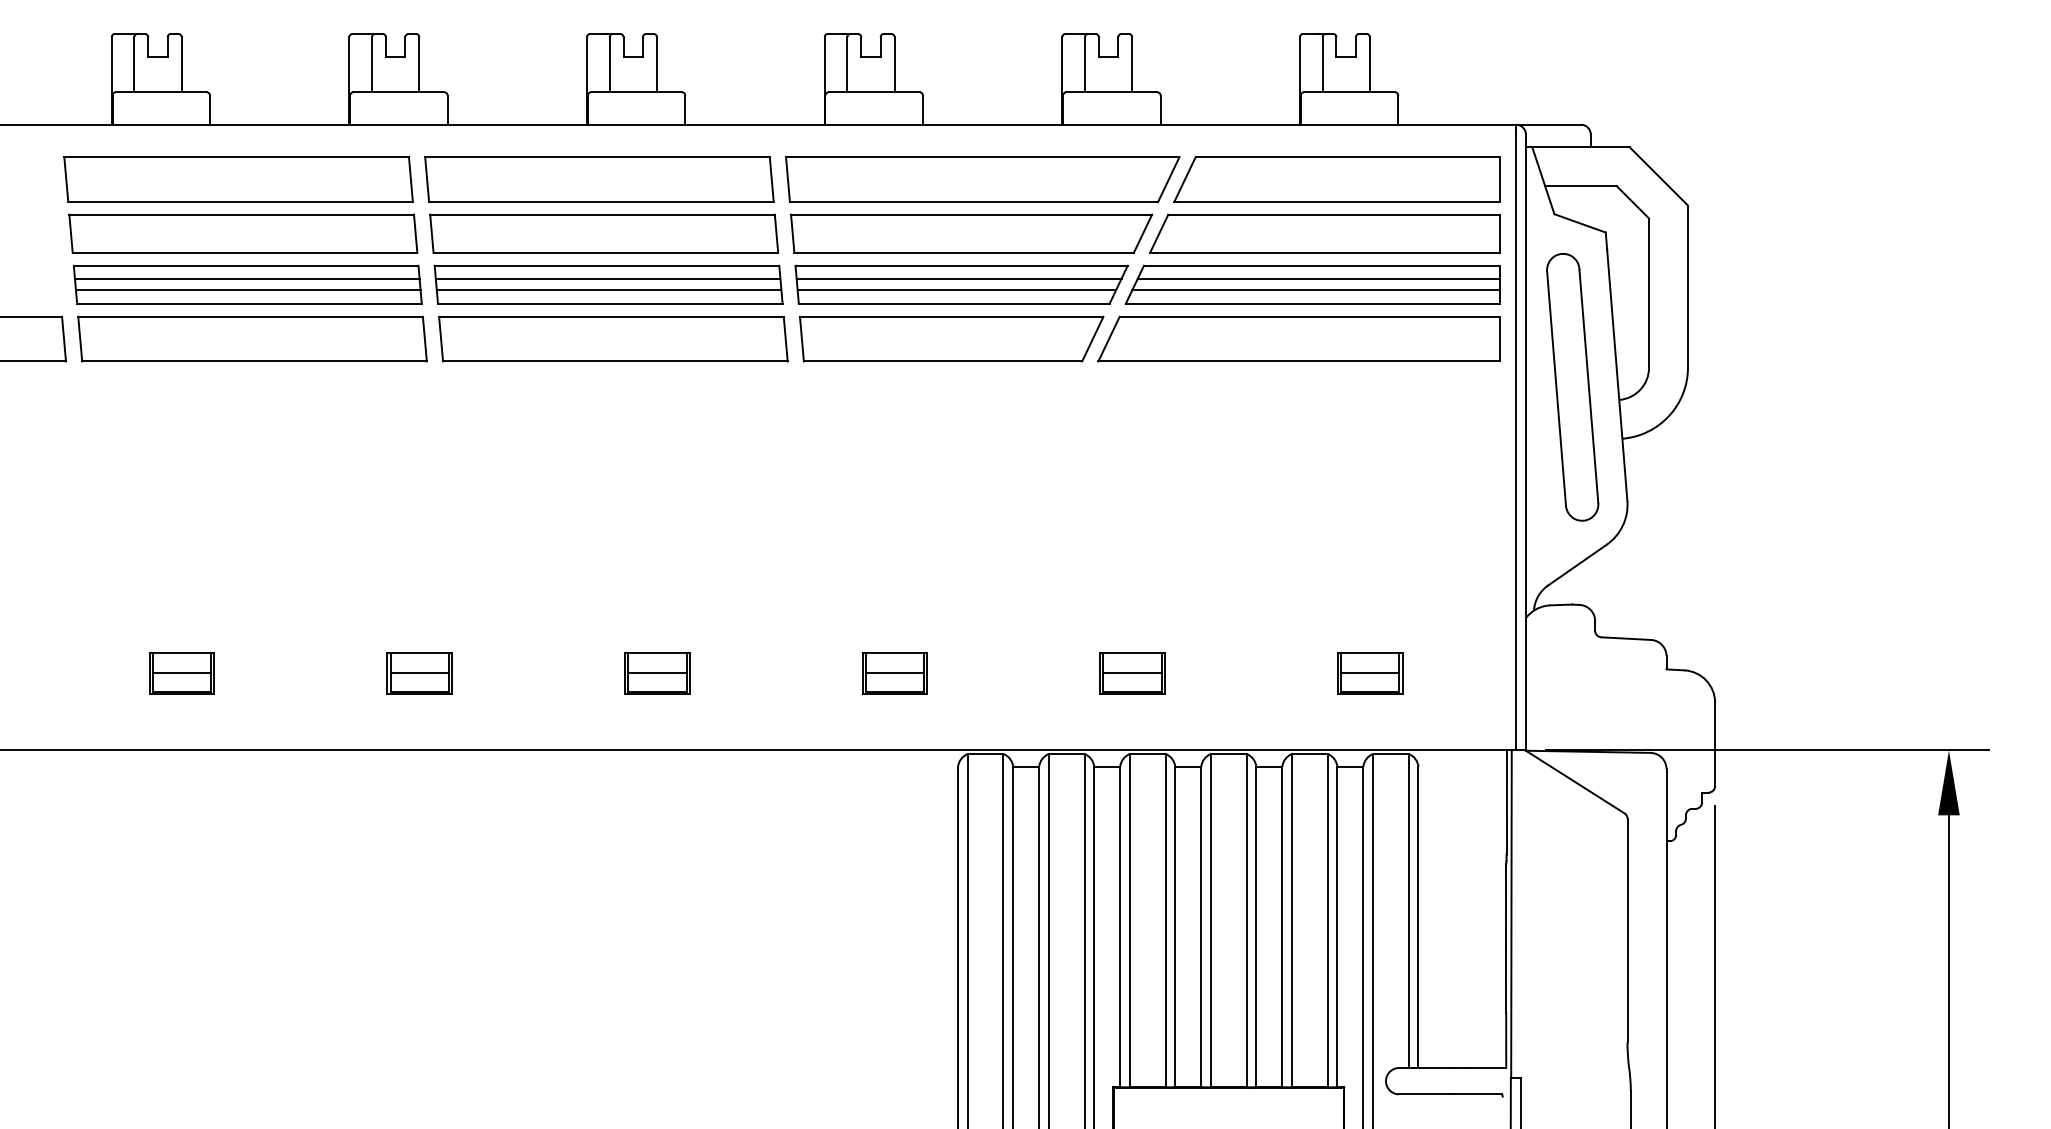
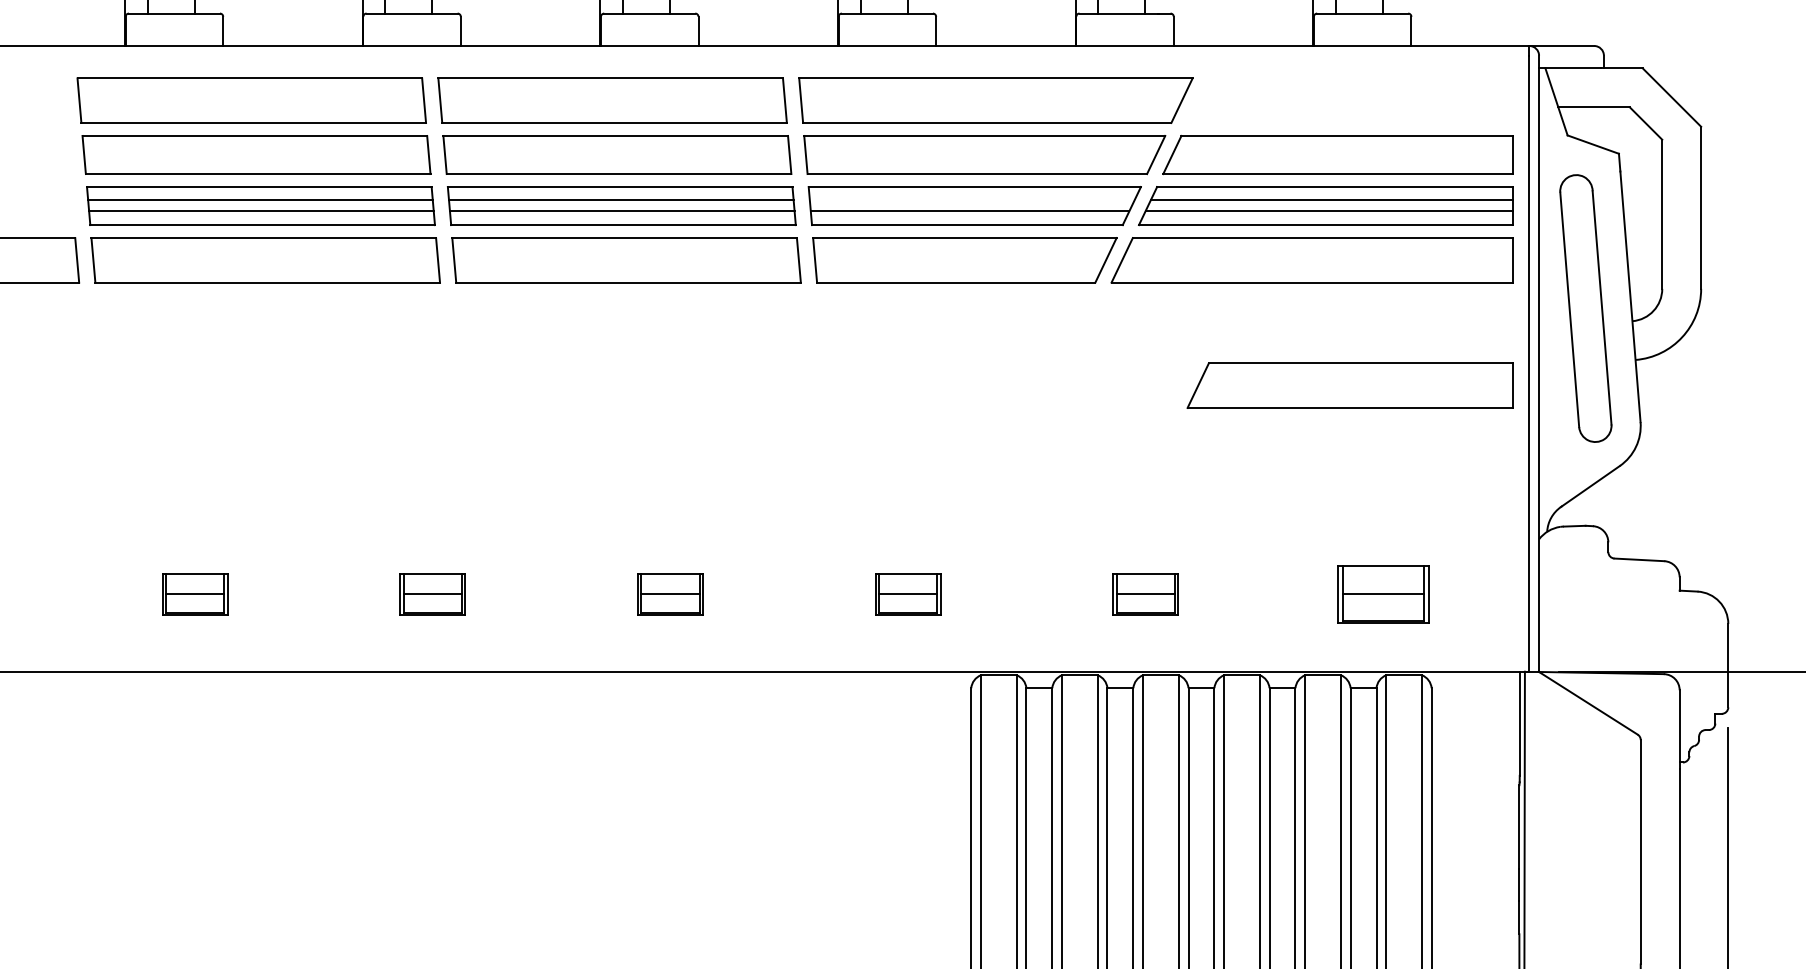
part: (1336, 179) -> (1349, 385), moved
line: (958, 278) -> (971, 199), removed
part: (1370, 673) -> (1383, 594), size x1.4

